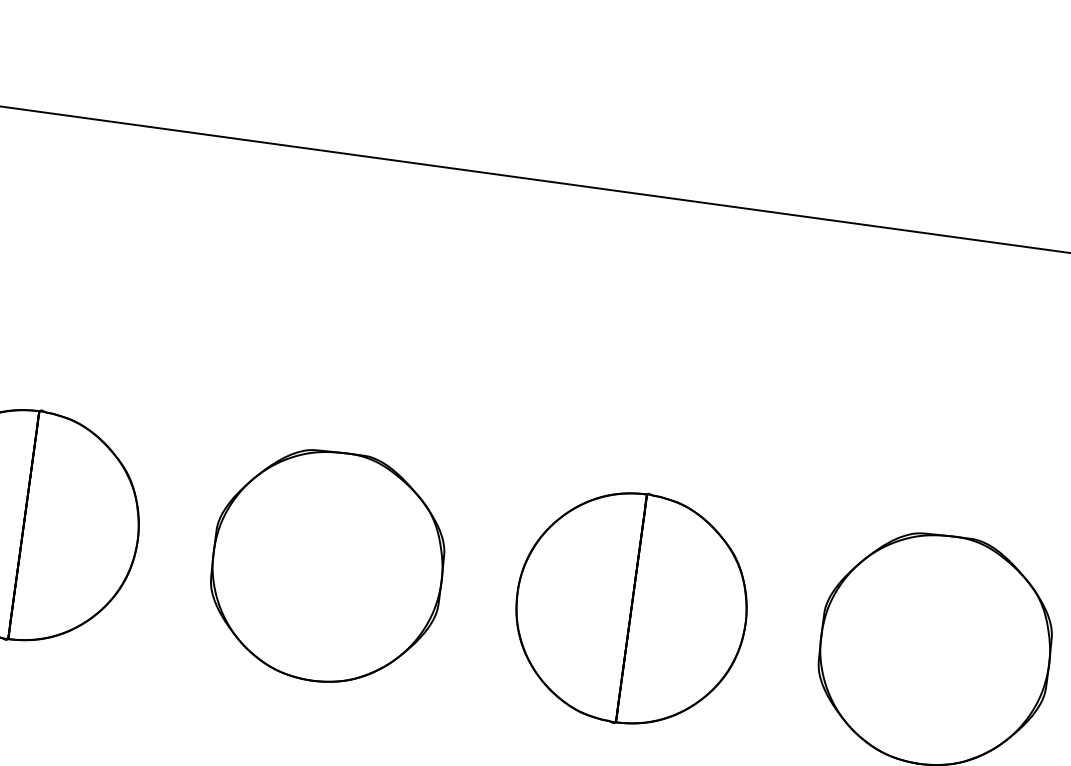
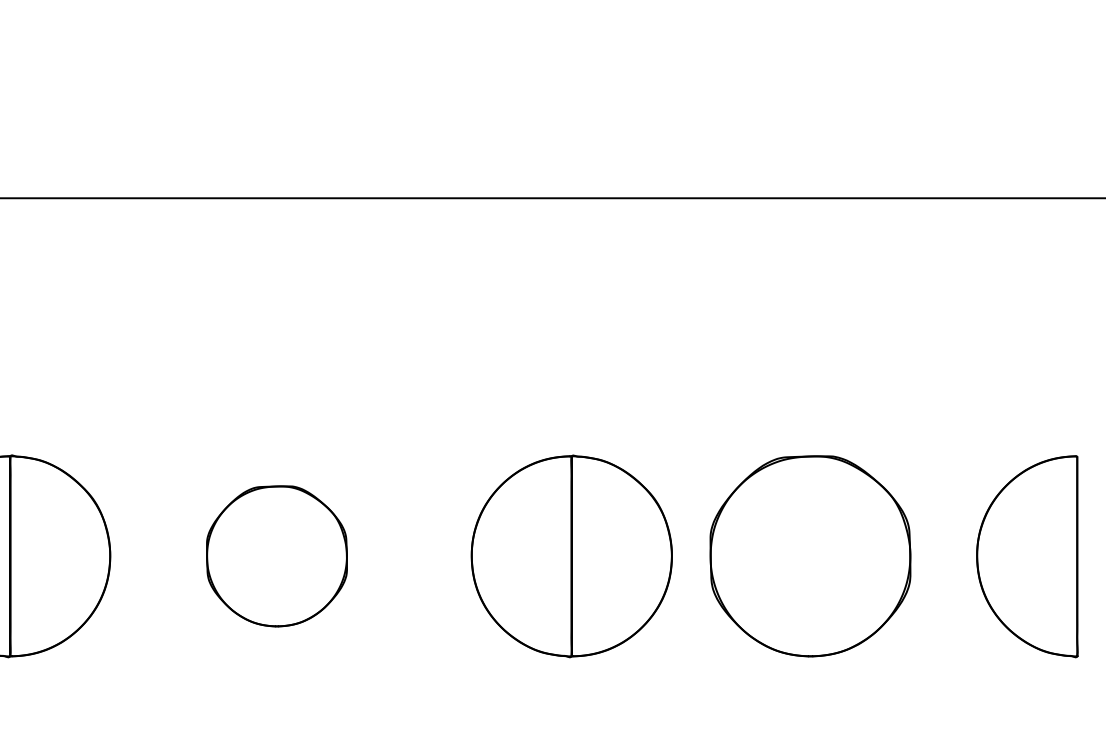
part: (327, 566) -> (276, 556), size x0.7
part: (631, 608) -> (571, 556), moved

